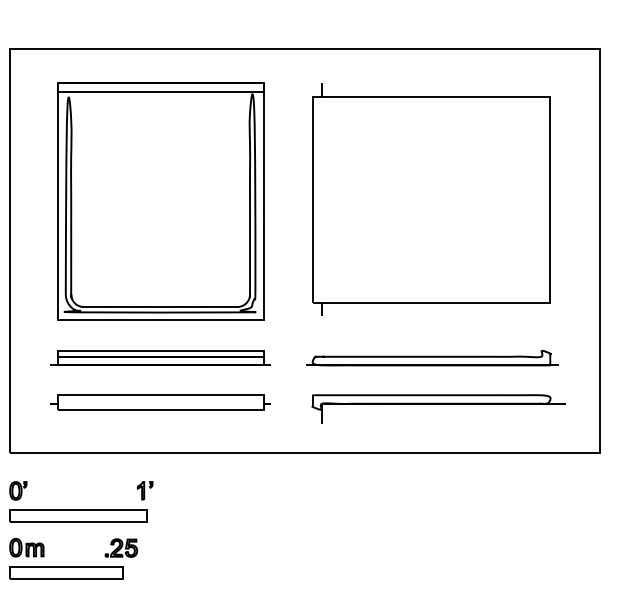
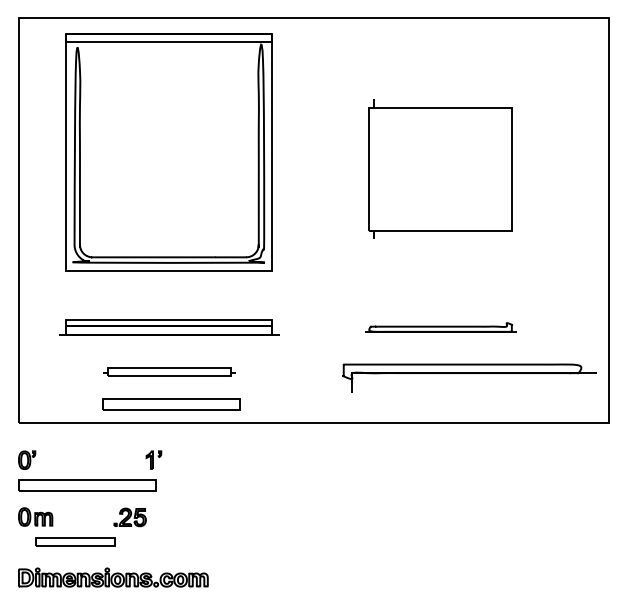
part: (431, 200) -> (440, 169), size x0.6
part: (159, 202) -> (168, 152), moved
part: (431, 358) -> (440, 327), size x0.6
part: (160, 402) -> (169, 371), size x0.6
part: (438, 408) -> (469, 377), moved
part: (162, 435) -> (171, 404), added
part: (66, 573) -> (75, 542), size x0.7

